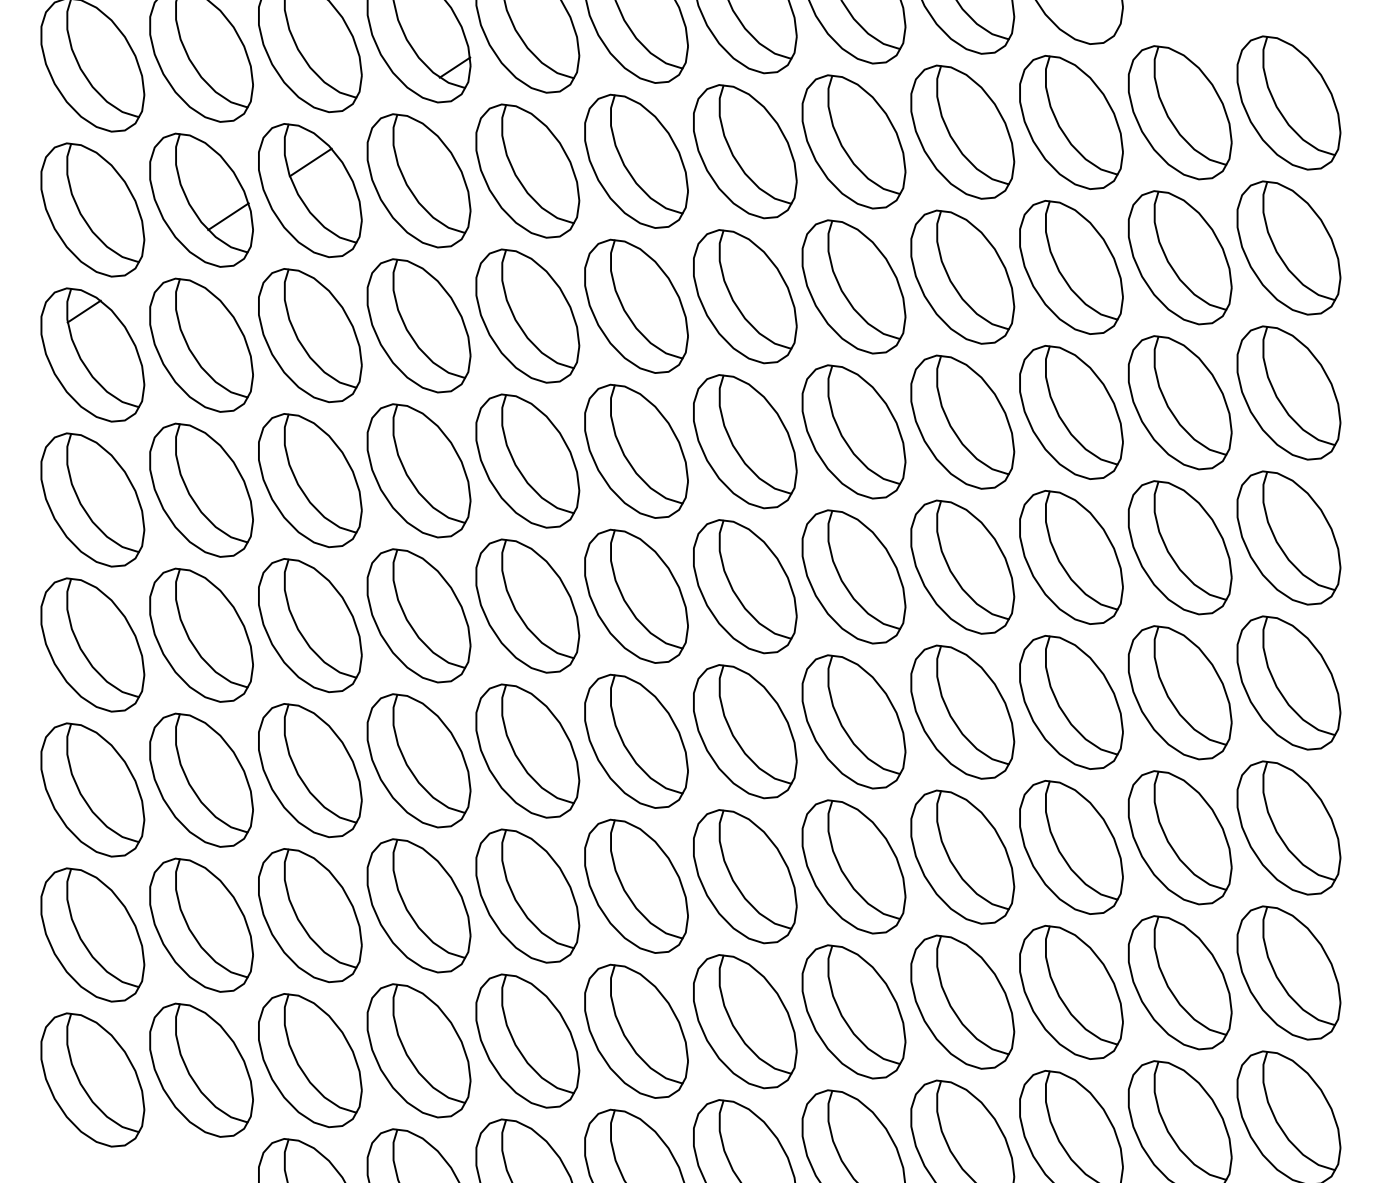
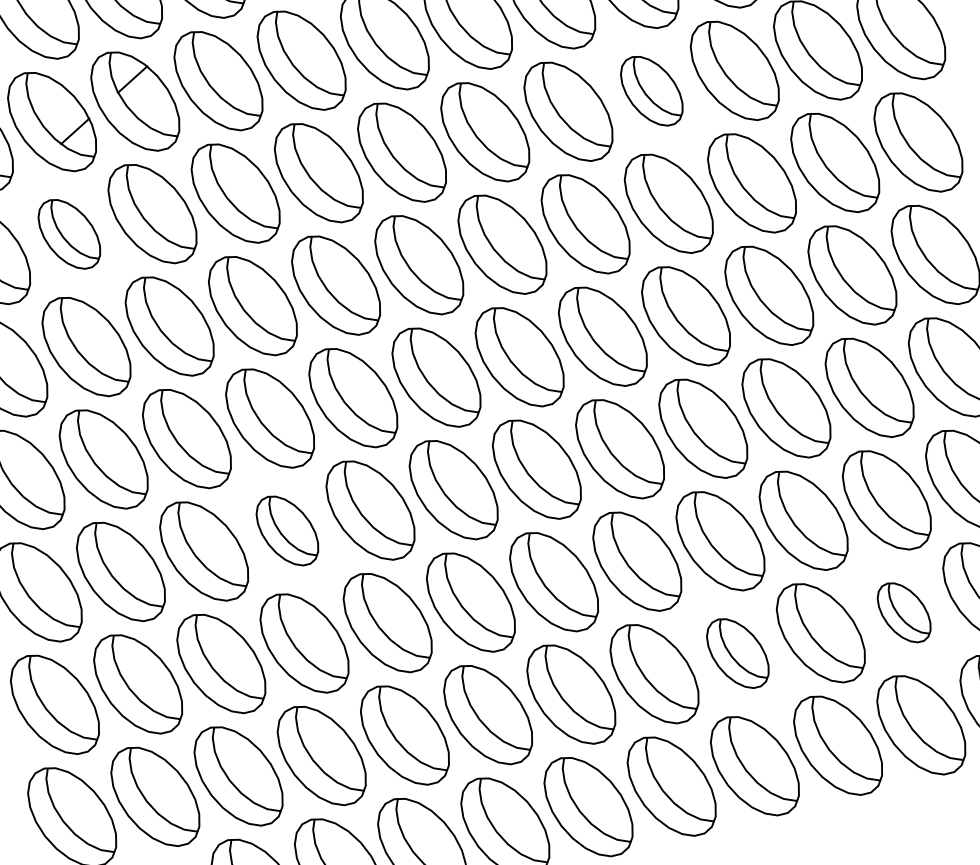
part: (962, 276) -> (651, 90), size x0.7
part: (201, 344) -> (69, 233), size x0.7
part: (418, 760) -> (287, 530), size x0.7
part: (1179, 982) -> (903, 612), size x0.6
part: (962, 1001) -> (737, 653), size x0.7

